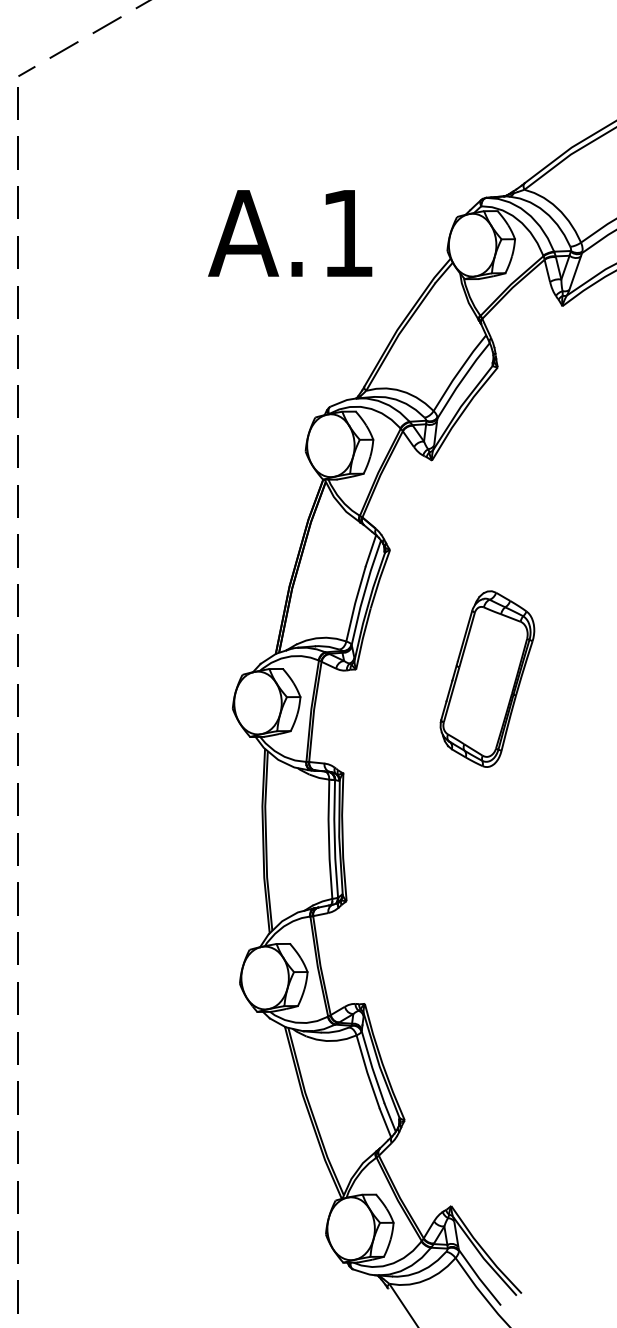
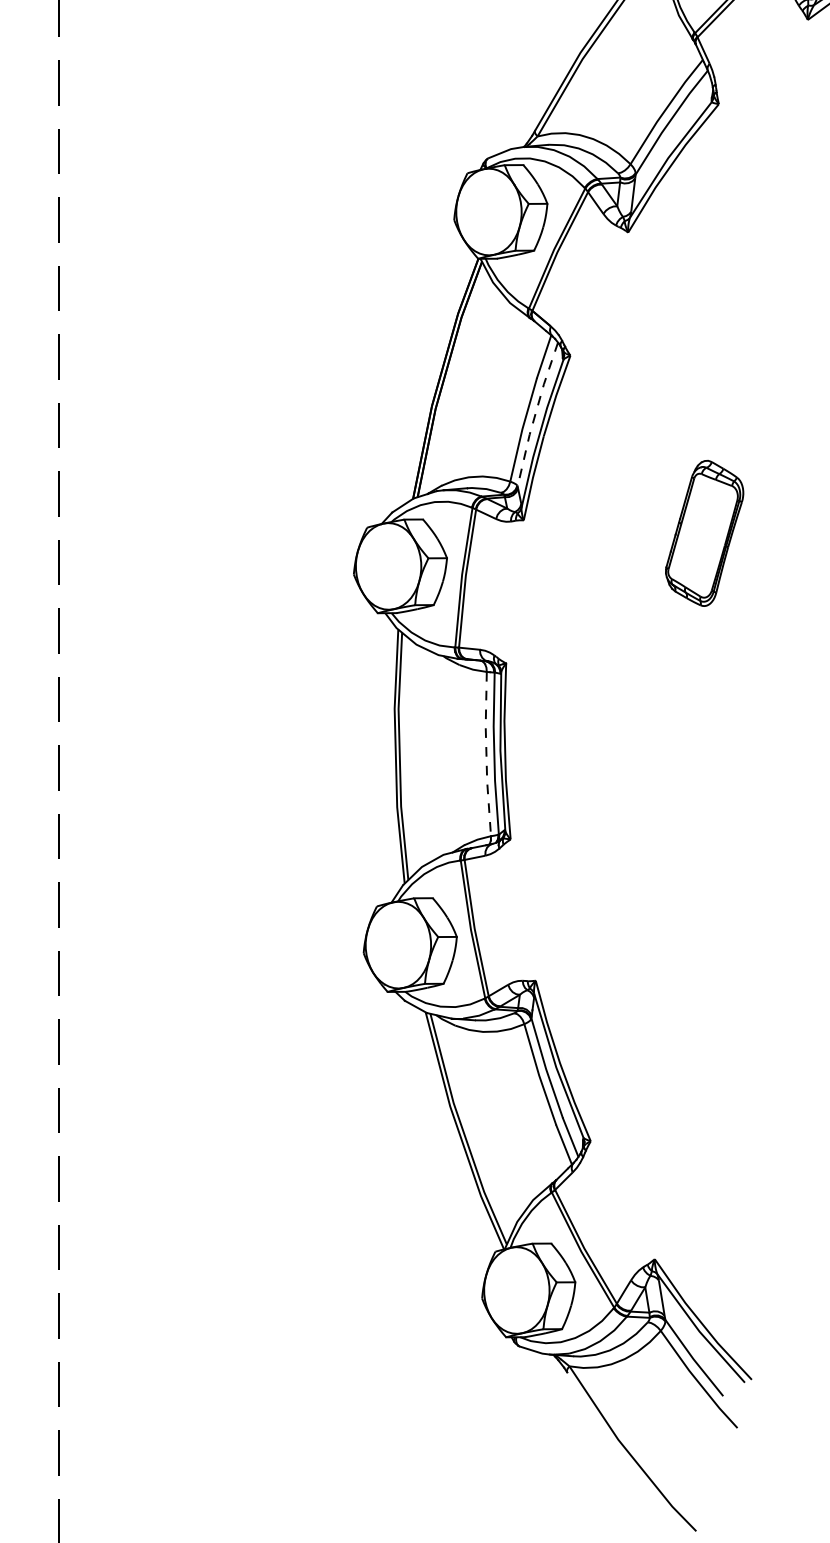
line: (364, 592) -> (535, 414), solid -> dashed
part: (487, 678) -> (704, 532), size x0.6
line: (329, 839) -> (487, 754), solid -> dashed

